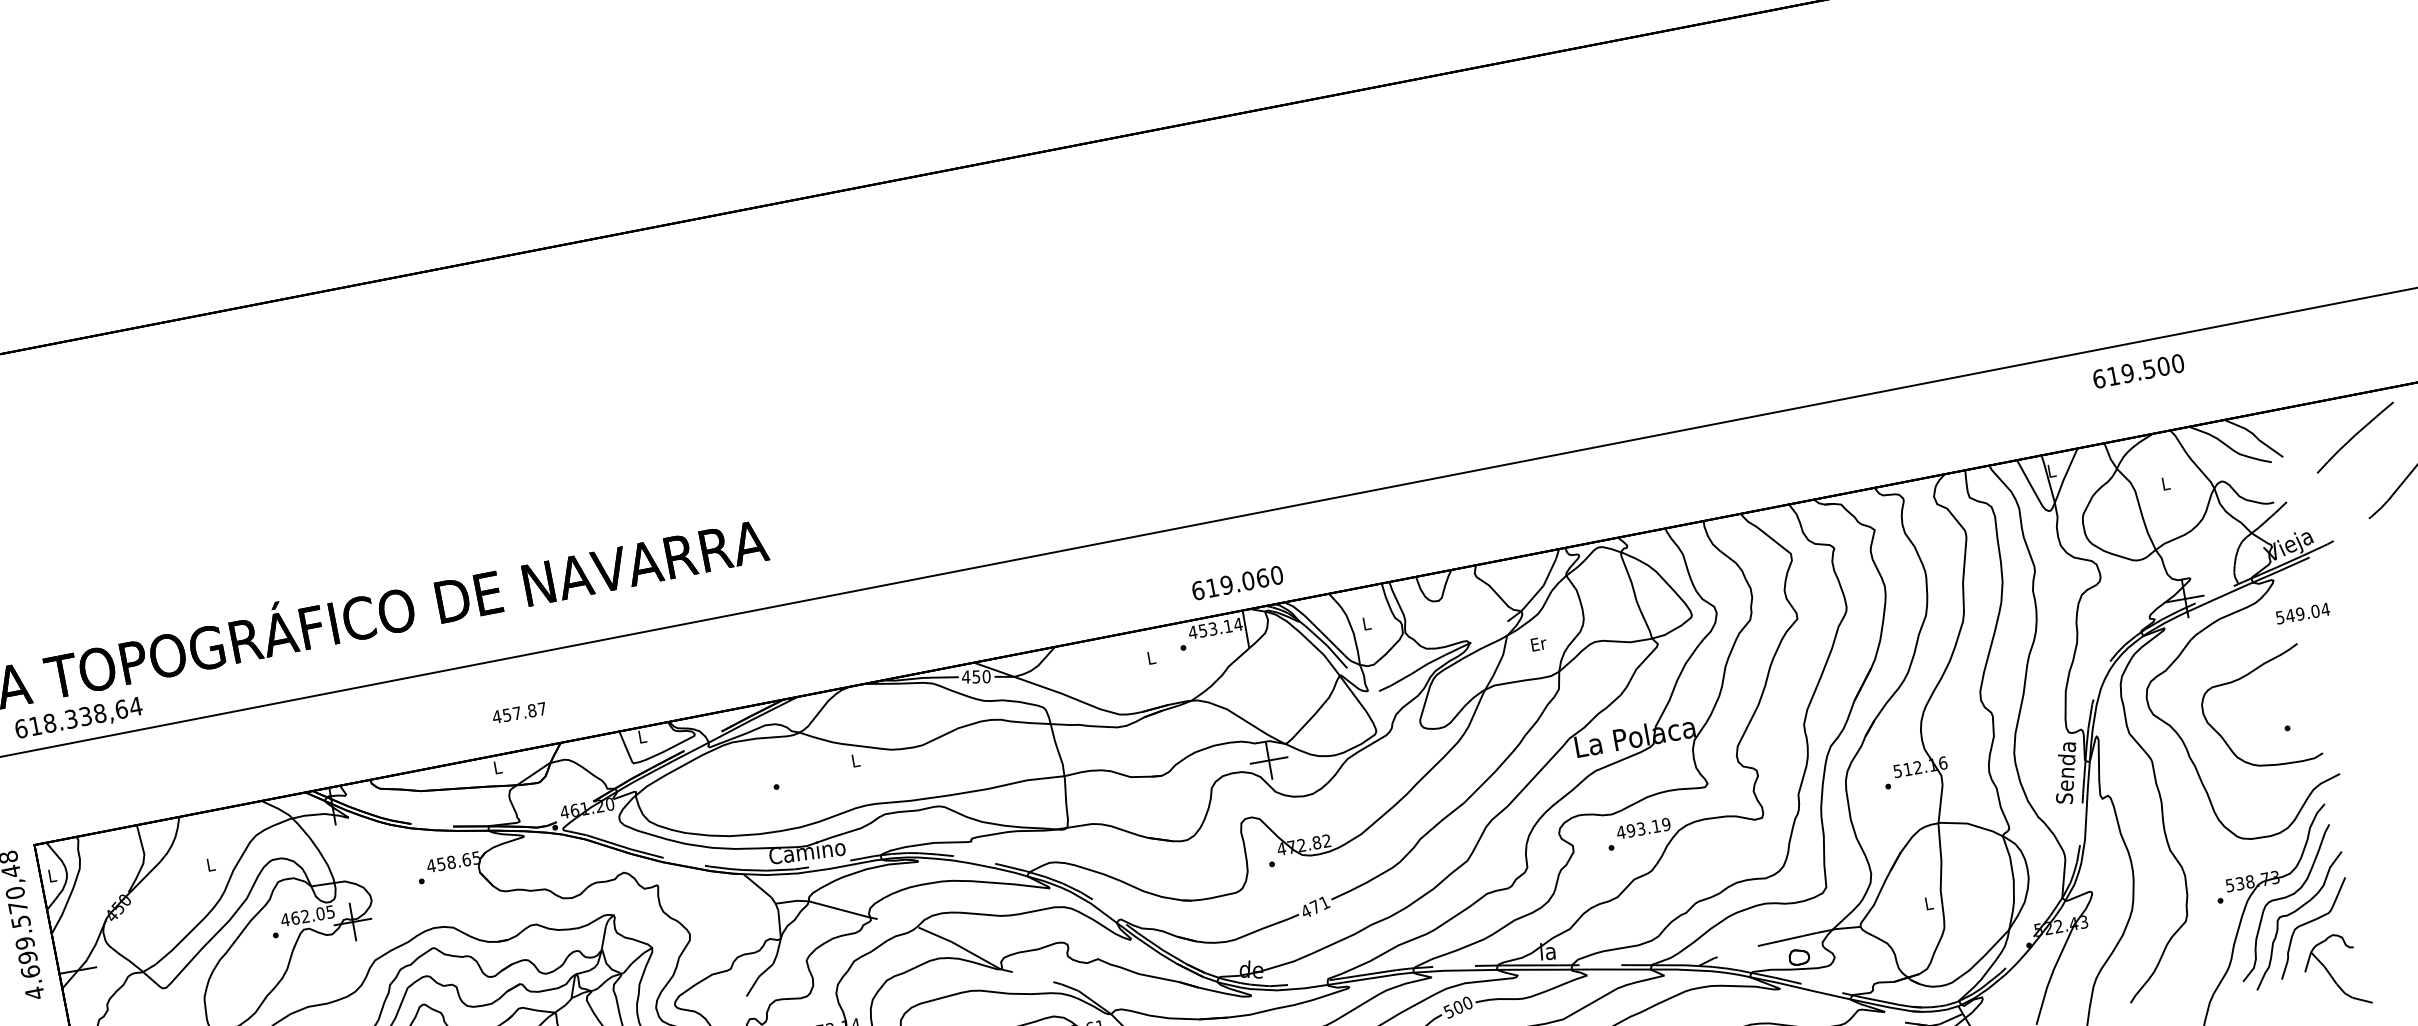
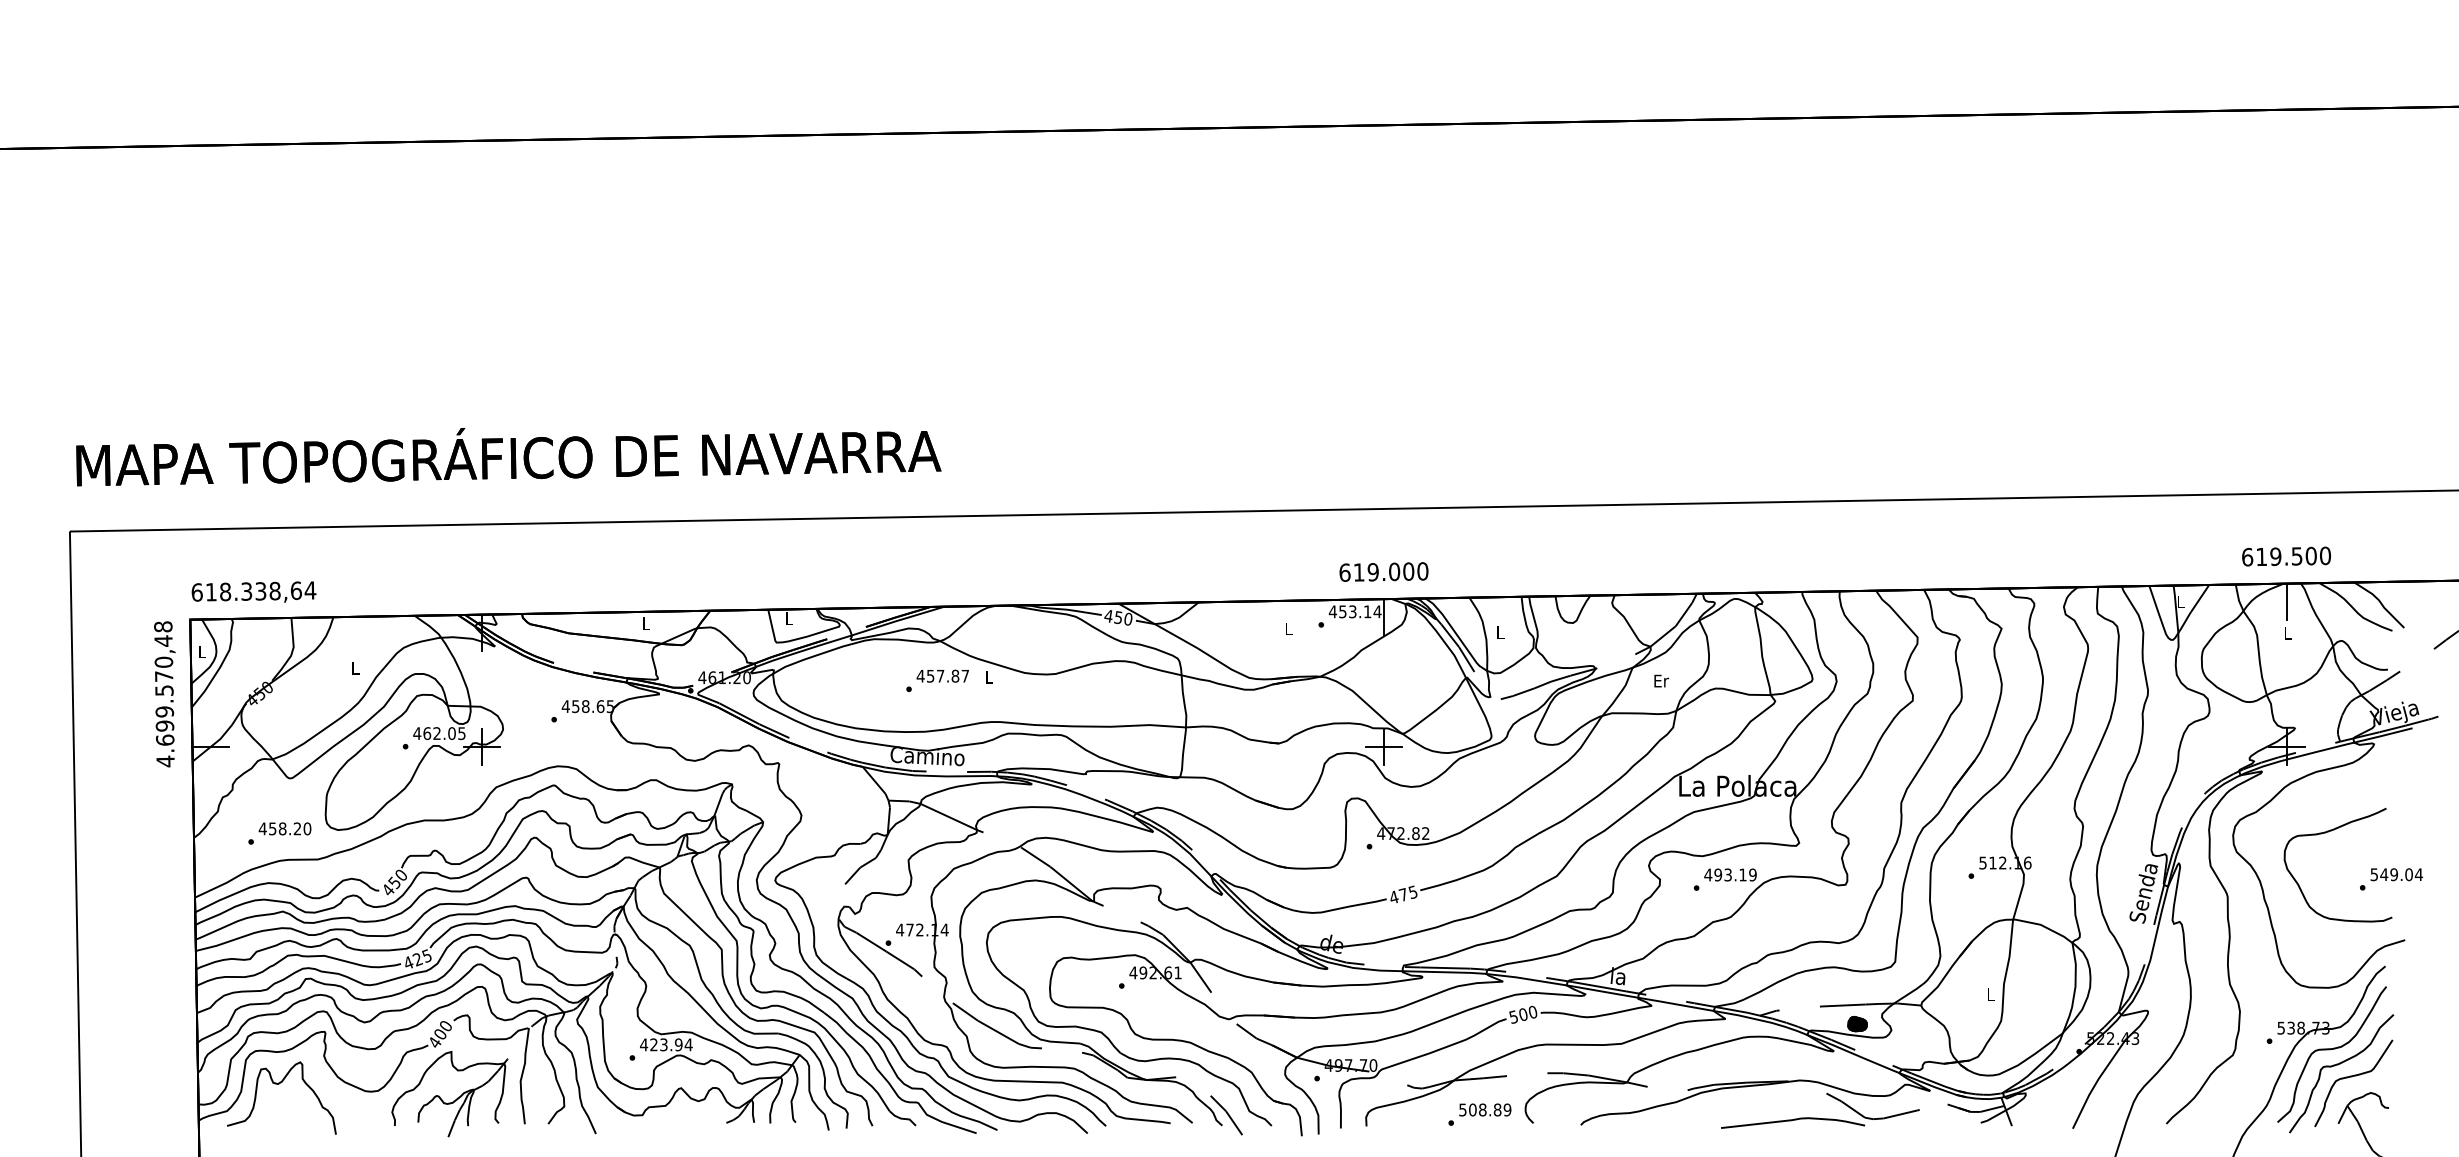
text: (2138, 371) -> (2286, 556), moved
line: (2158, 451) -> (2286, 601), added
text: (1262, 578) -> (1408, 571), 619.060 -> 619.000
text: (2302, 613) -> (2396, 874), moved
text: (518, 712) -> (942, 675), moved
text: (78, 717) -> (253, 591), moved
text: (1324, 902) -> (1413, 891), 471 -> 475
fill: (1799, 956) -> (1857, 1023), added

